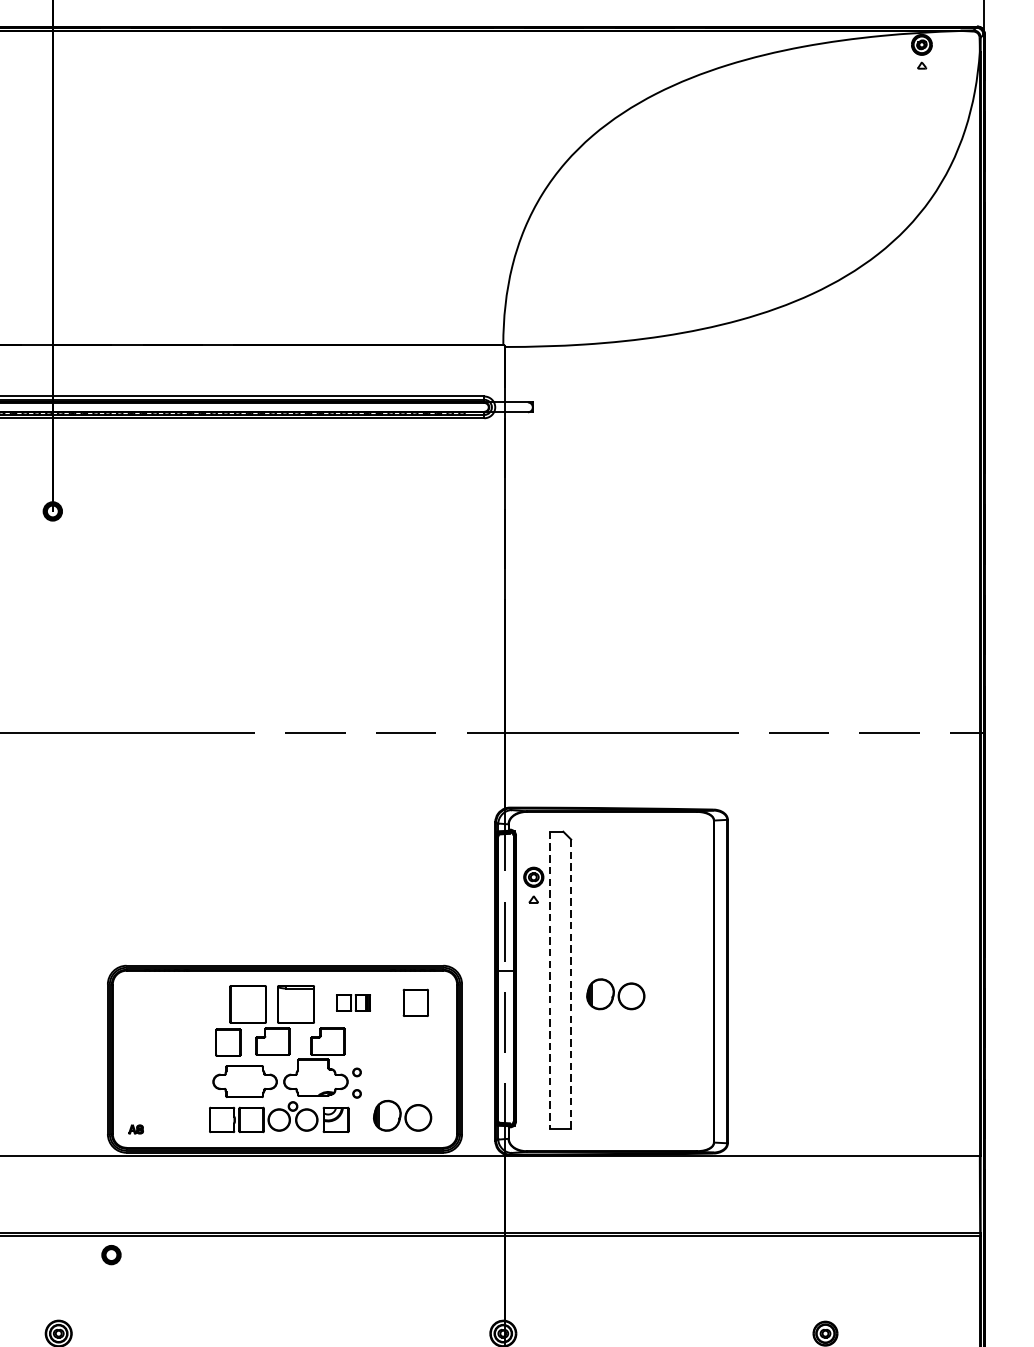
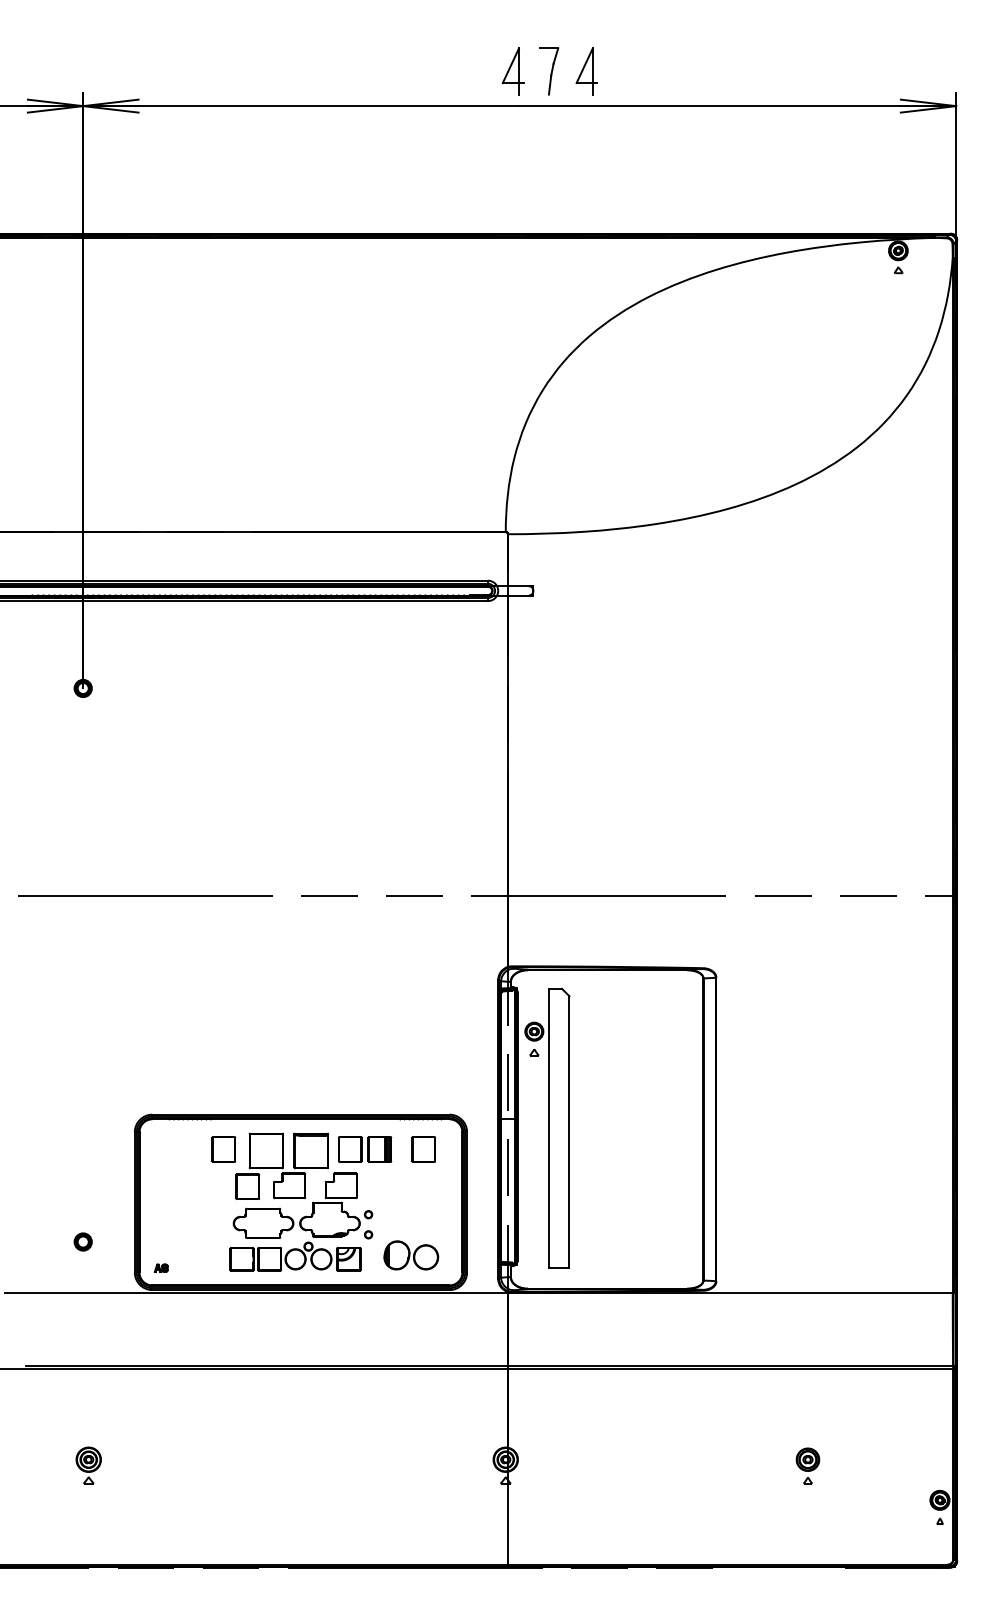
line: (549, 980) -> (549, 1128), dashed -> solid
line: (571, 983) -> (569, 1131), dashed -> solid
part: (616, 994) -> (611, 1141), removed
part: (202, 1002) -> (223, 1149), added
part: (353, 1002) -> (365, 1149), size x1.67
part: (110, 1254) -> (82, 1241), moved

